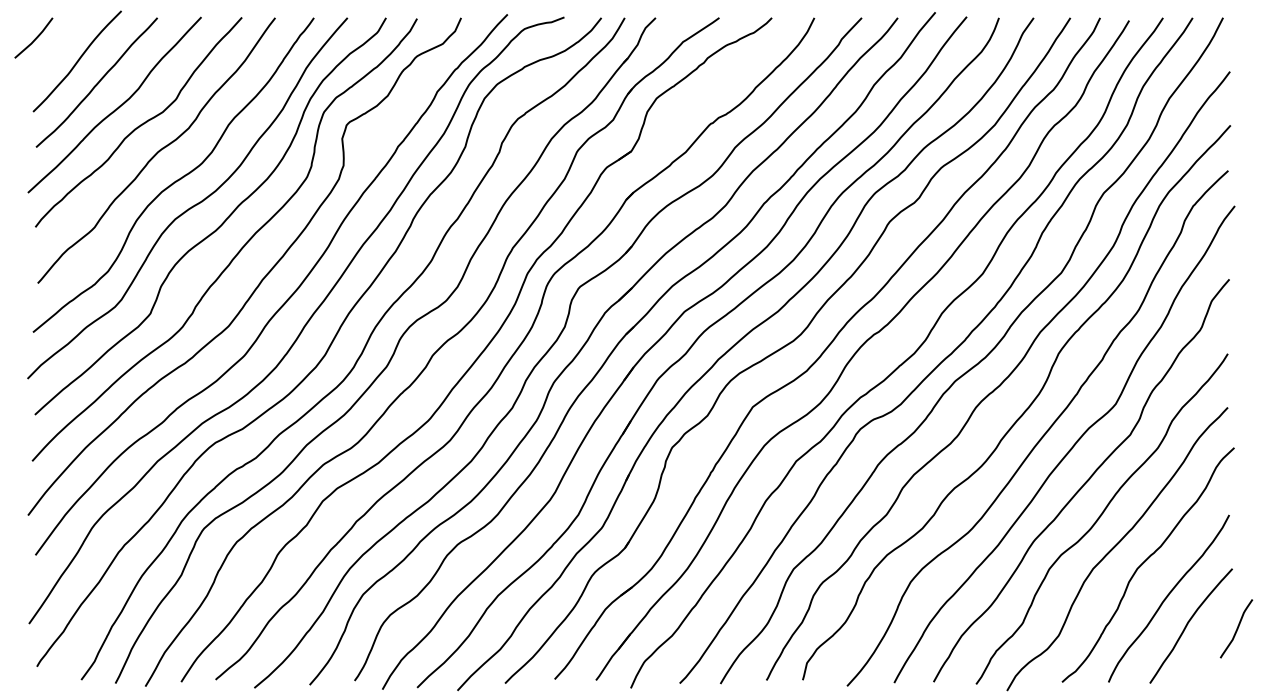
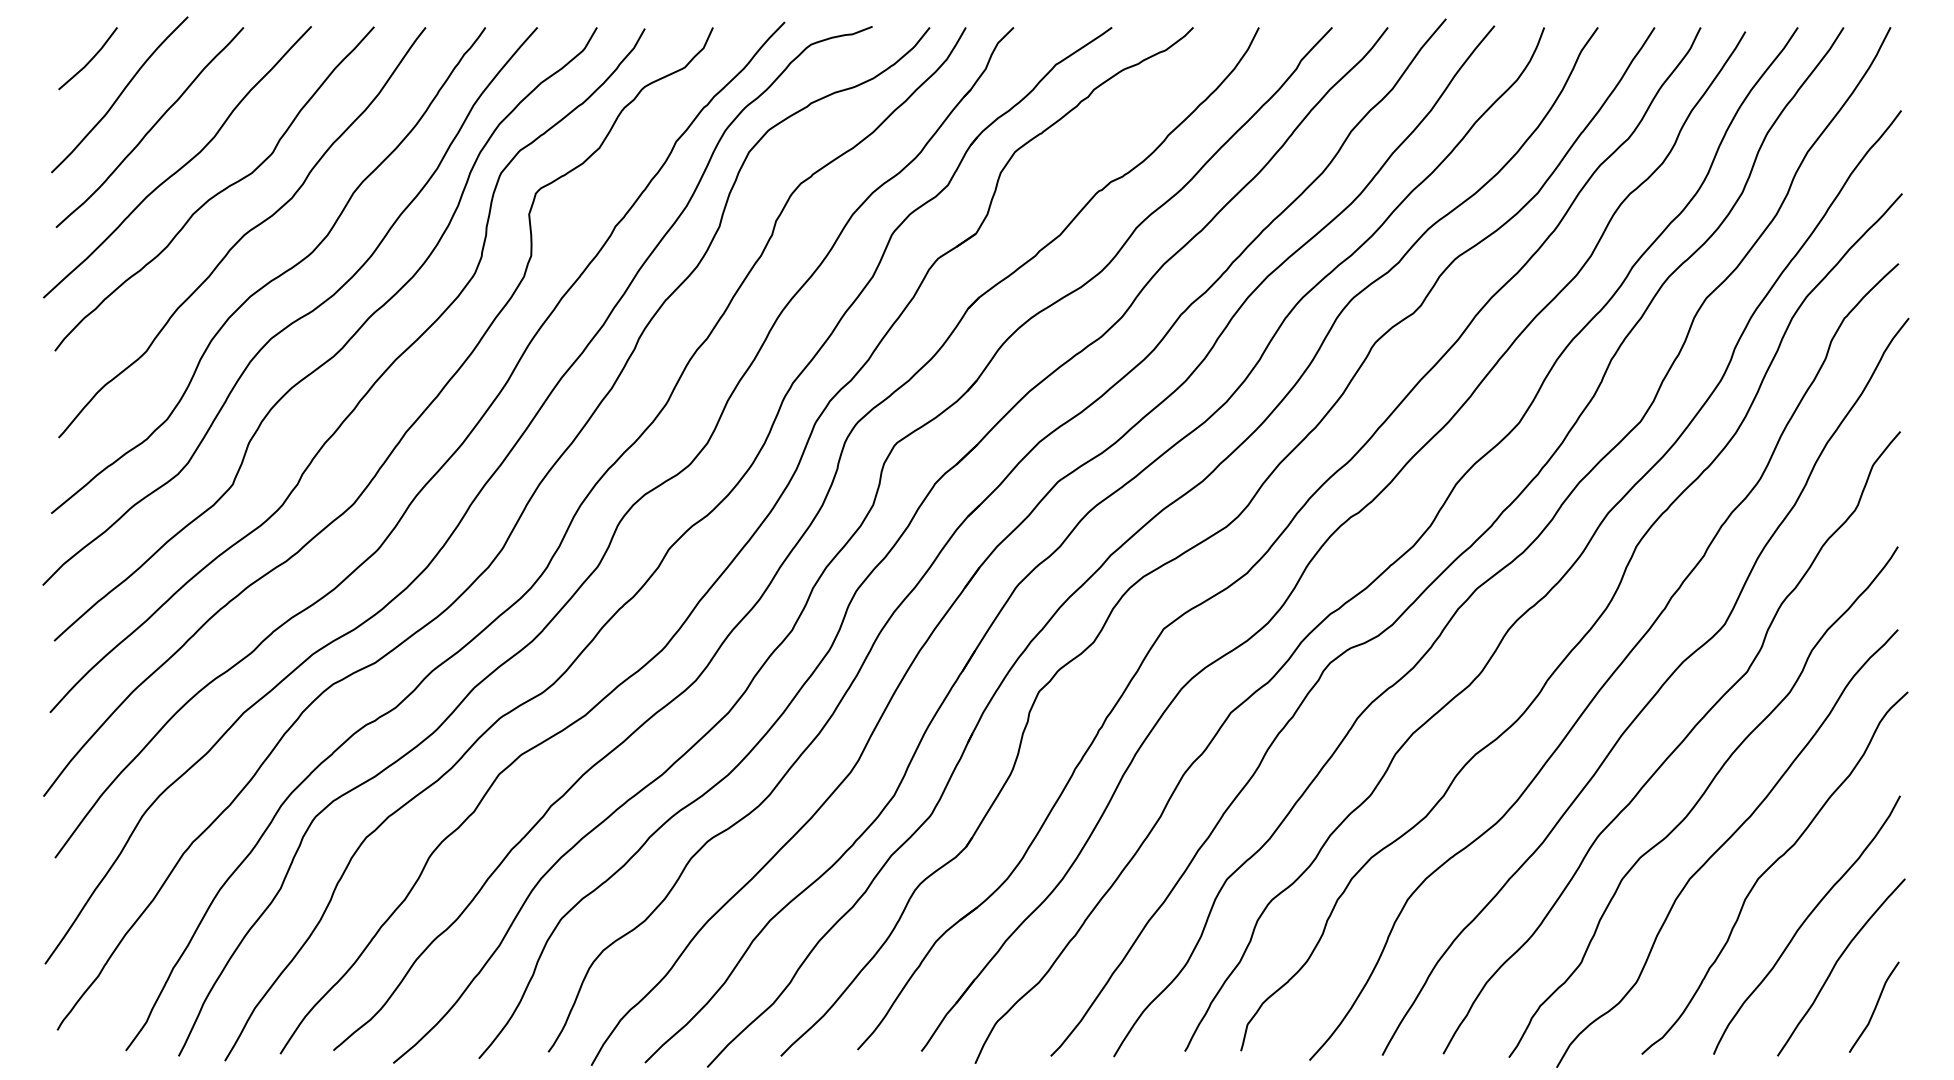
line: (34, 38) -> (89, 59), moved
curve: (1236, 628) -> (1874, 1006), moved

